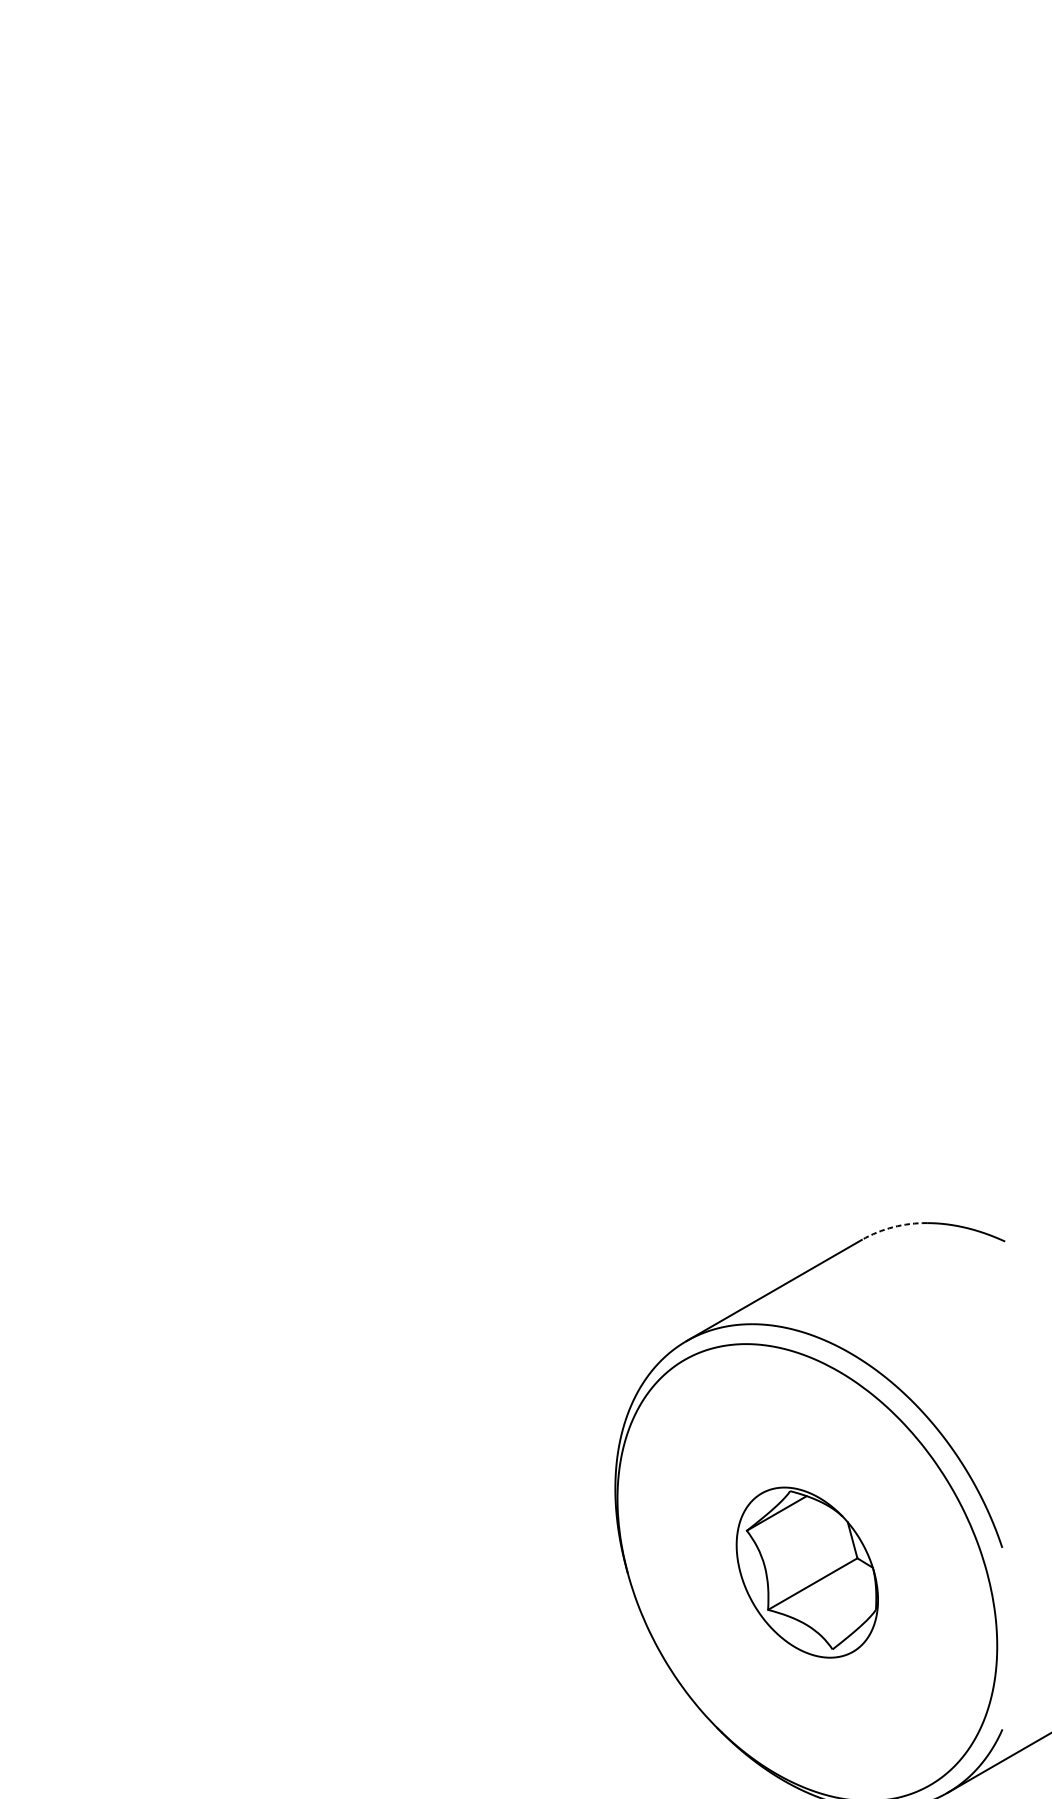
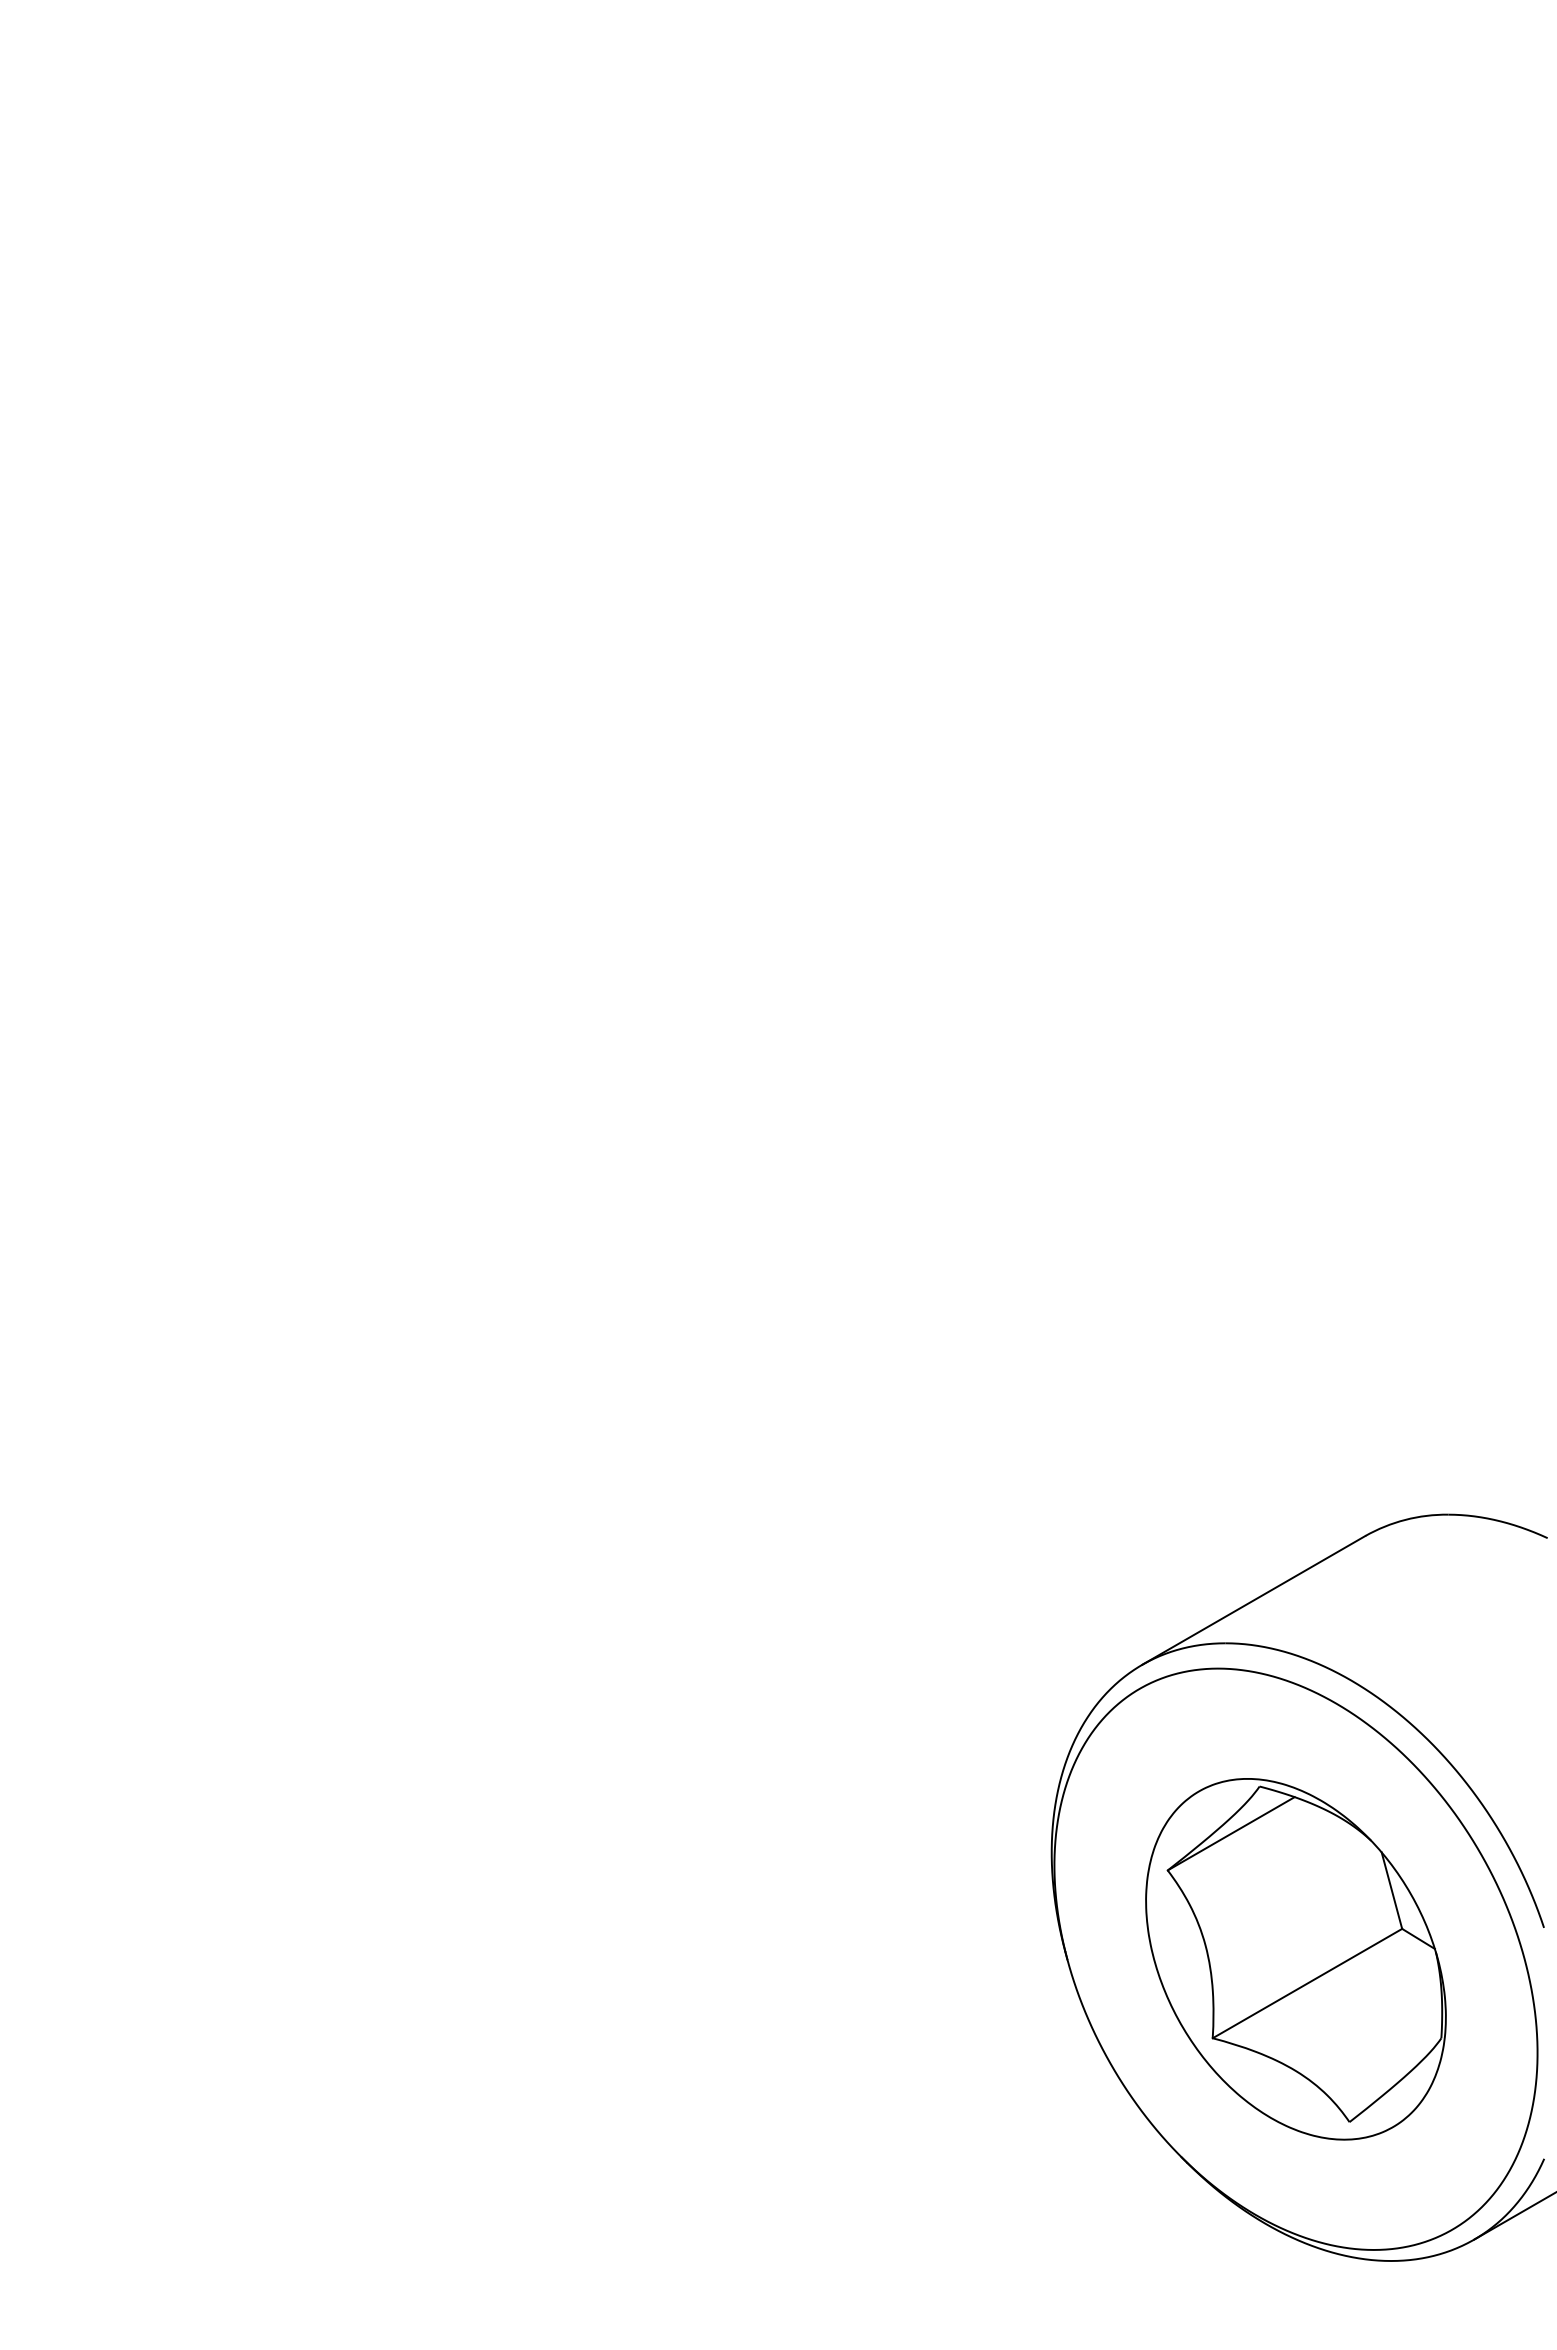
arc: (893, 1226) -> (1405, 1519), dashed -> solid
part: (806, 1572) -> (1295, 1959), size x1.67

